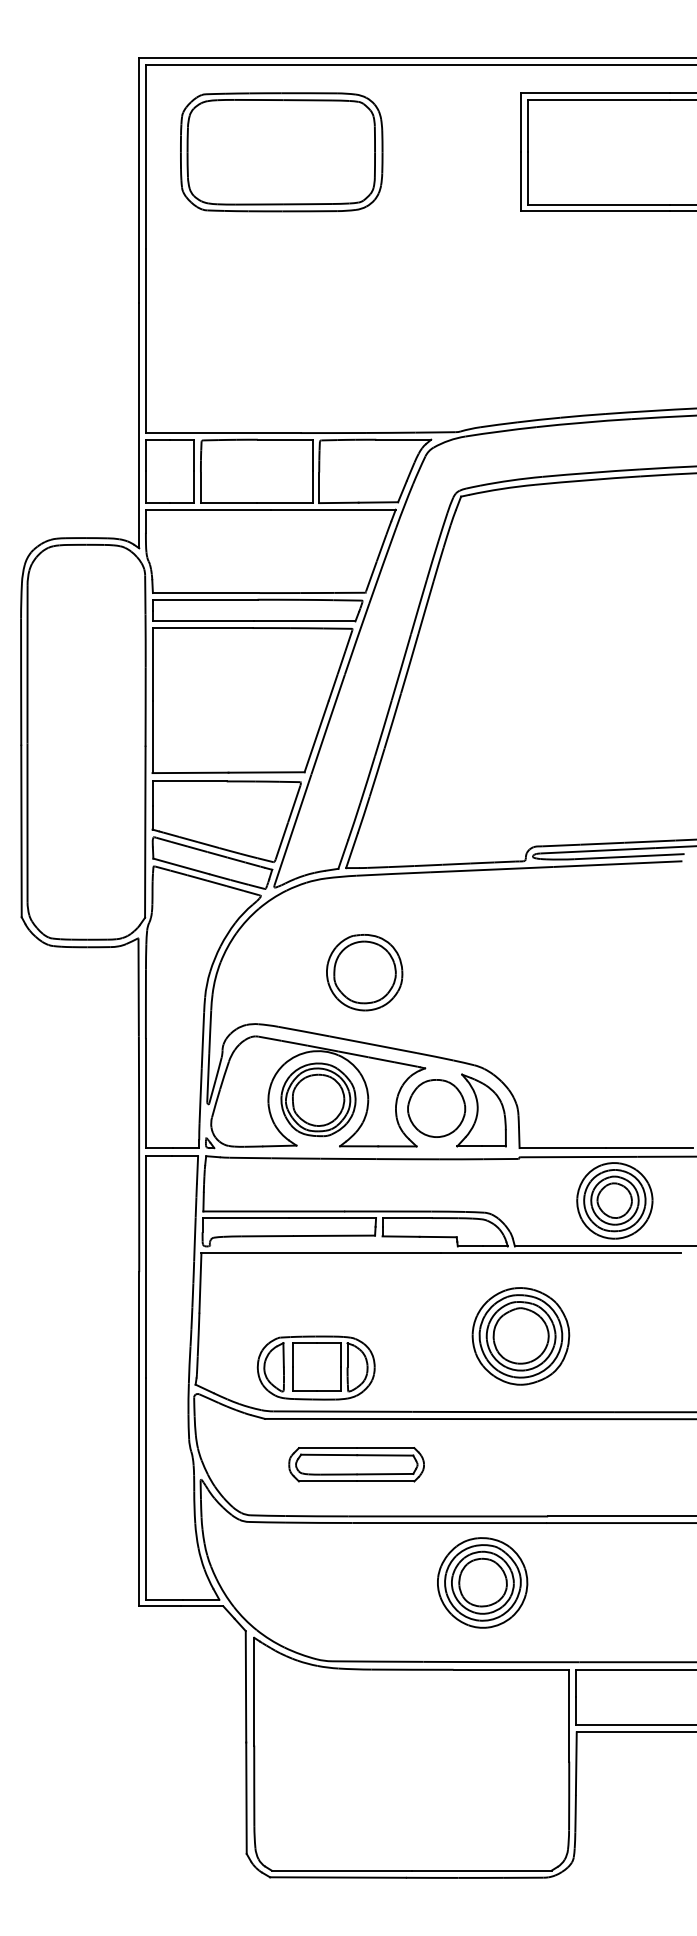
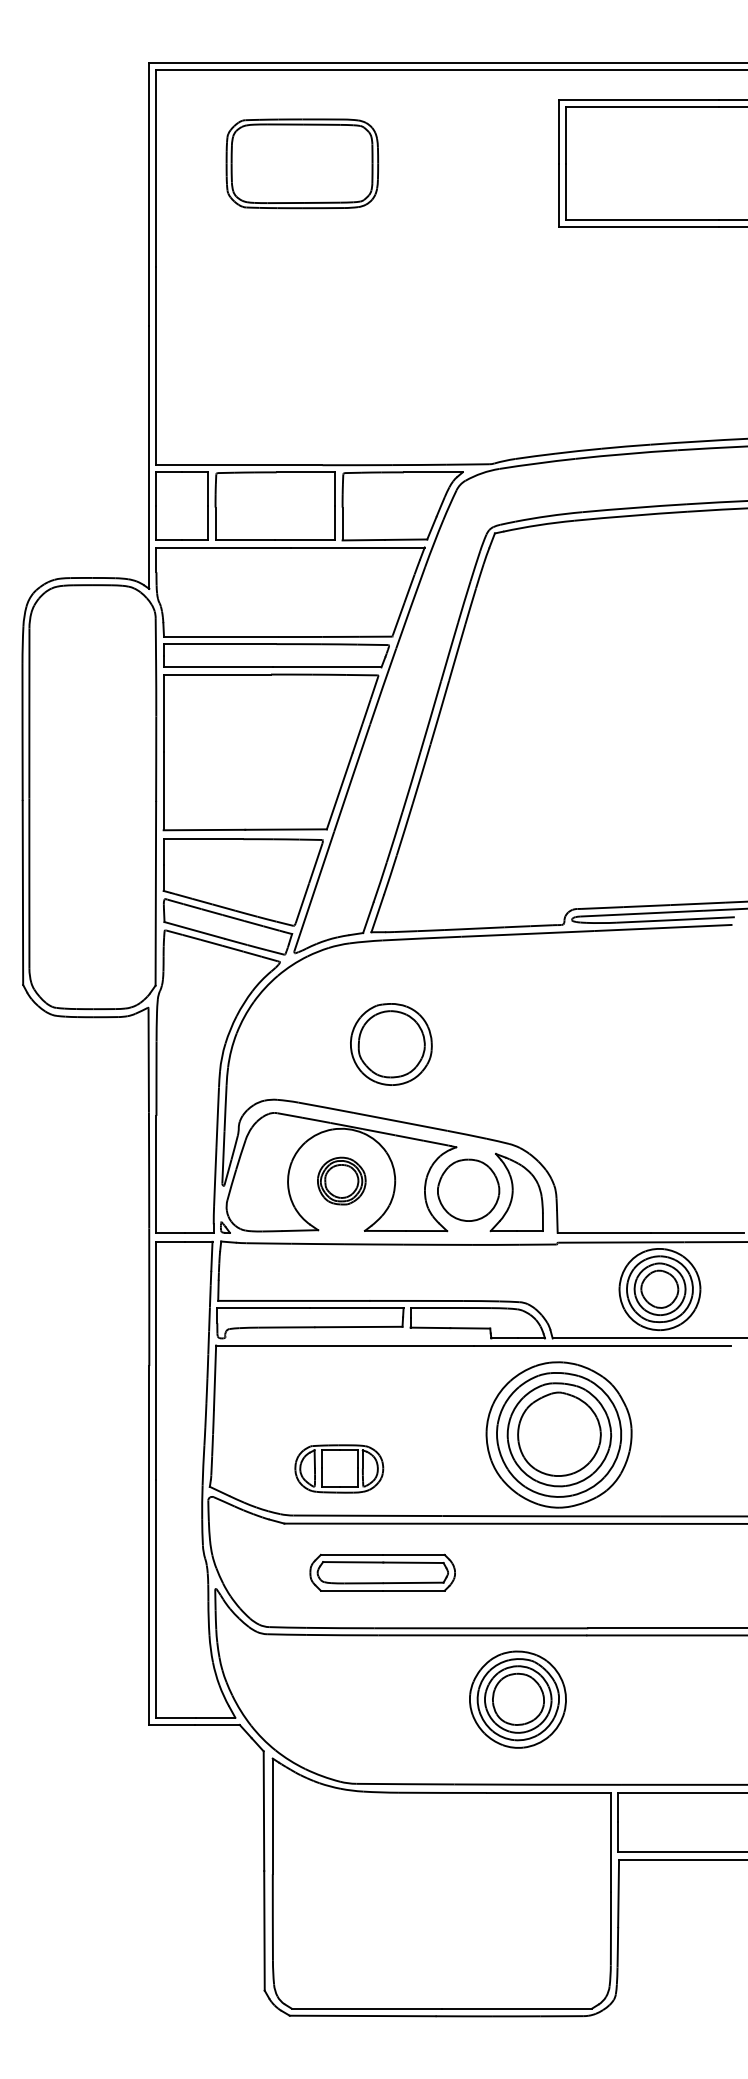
part: (281, 152) -> (302, 163), size x0.7
part: (318, 1099) -> (341, 1180), size x0.6
part: (520, 1336) -> (558, 1435), size x1.4
part: (315, 1367) -> (338, 1468), size x0.7

